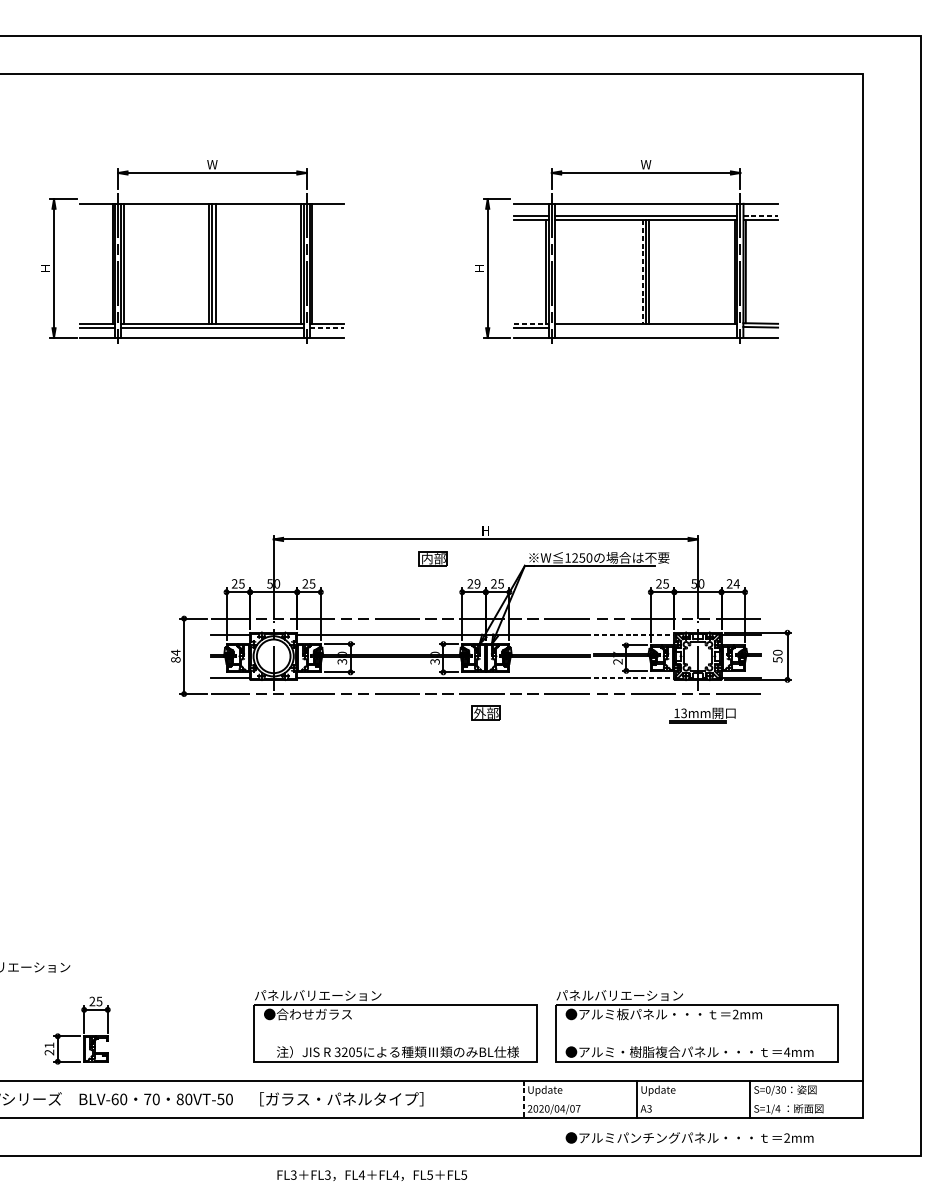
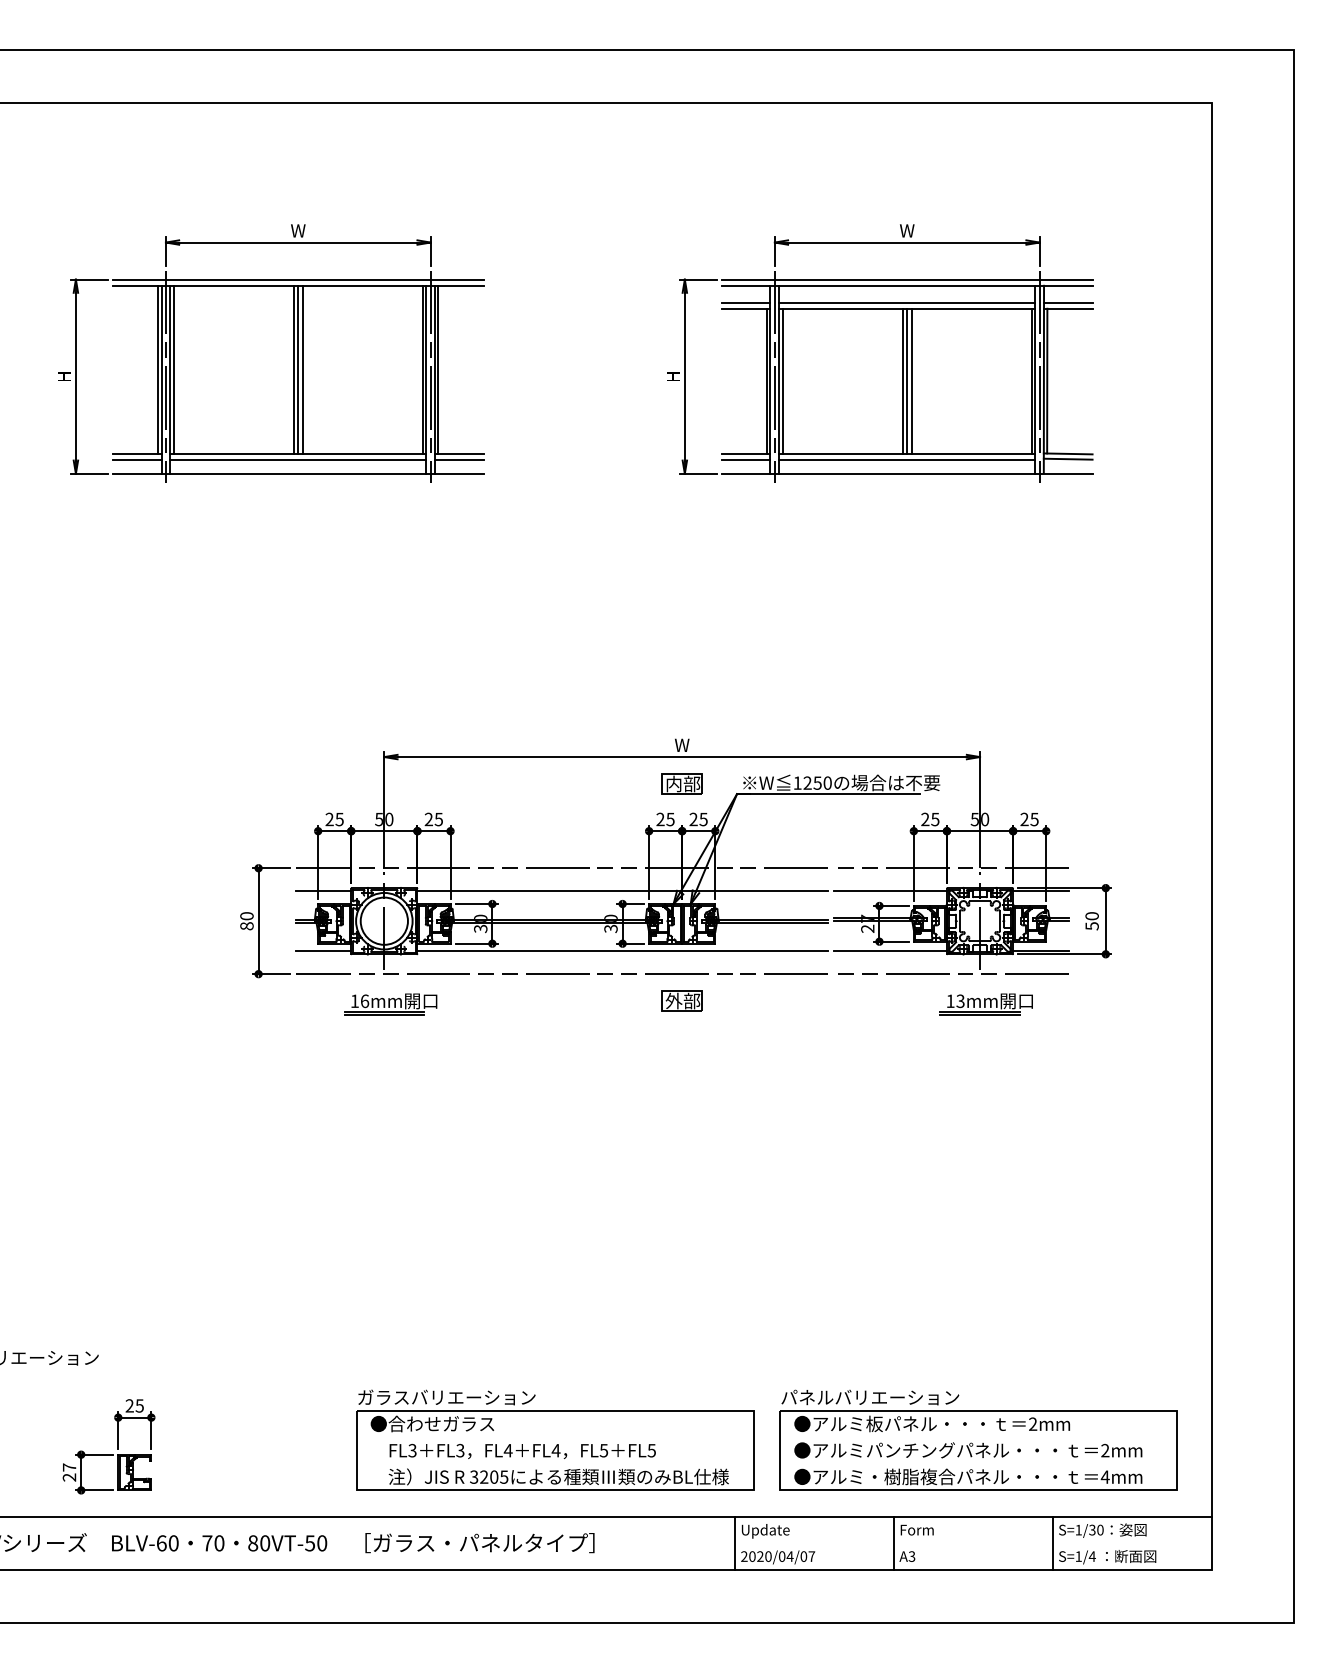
line: (211, 199) -> (297, 279), added
line: (645, 199) -> (906, 279), added
line: (760, 216) -> (1068, 303), dashed -> solid
line: (557, 271) -> (782, 381), added
line: (642, 271) -> (902, 381), dashed -> solid
line: (531, 323) -> (746, 454), dashed -> solid
line: (327, 327) -> (459, 459), dashed -> solid
line: (646, 327) -> (907, 459), added
text: (485, 530) -> (681, 744), H -> W
part: (432, 558) -> (681, 783), moved
text: (477, 583) -> (670, 819), 29 -> 25
text: (736, 583) -> (1034, 819), 24 -> 25
line: (634, 635) -> (891, 891), dashed -> solid
text: (175, 652) -> (246, 915), 84 -> 80
line: (634, 677) -> (891, 951), dashed -> solid
part: (278, 715) -> (390, 1004), added
text: (273, 995) -> (383, 1397), パネルバリエーション -> ガラスバリエーション
text: (49, 1045) -> (69, 1467), 21 -> 27
text: (768, 1089) -> (1078, 1529), S=0/30 -> S=1/30
text: (658, 1090) -> (924, 1531), Update -> Form
line: (523, 1099) -> (735, 1543), dashed -> solid
text: (689, 1137) -> (968, 1450), moved
text: (372, 1175) -> (522, 1451), moved

